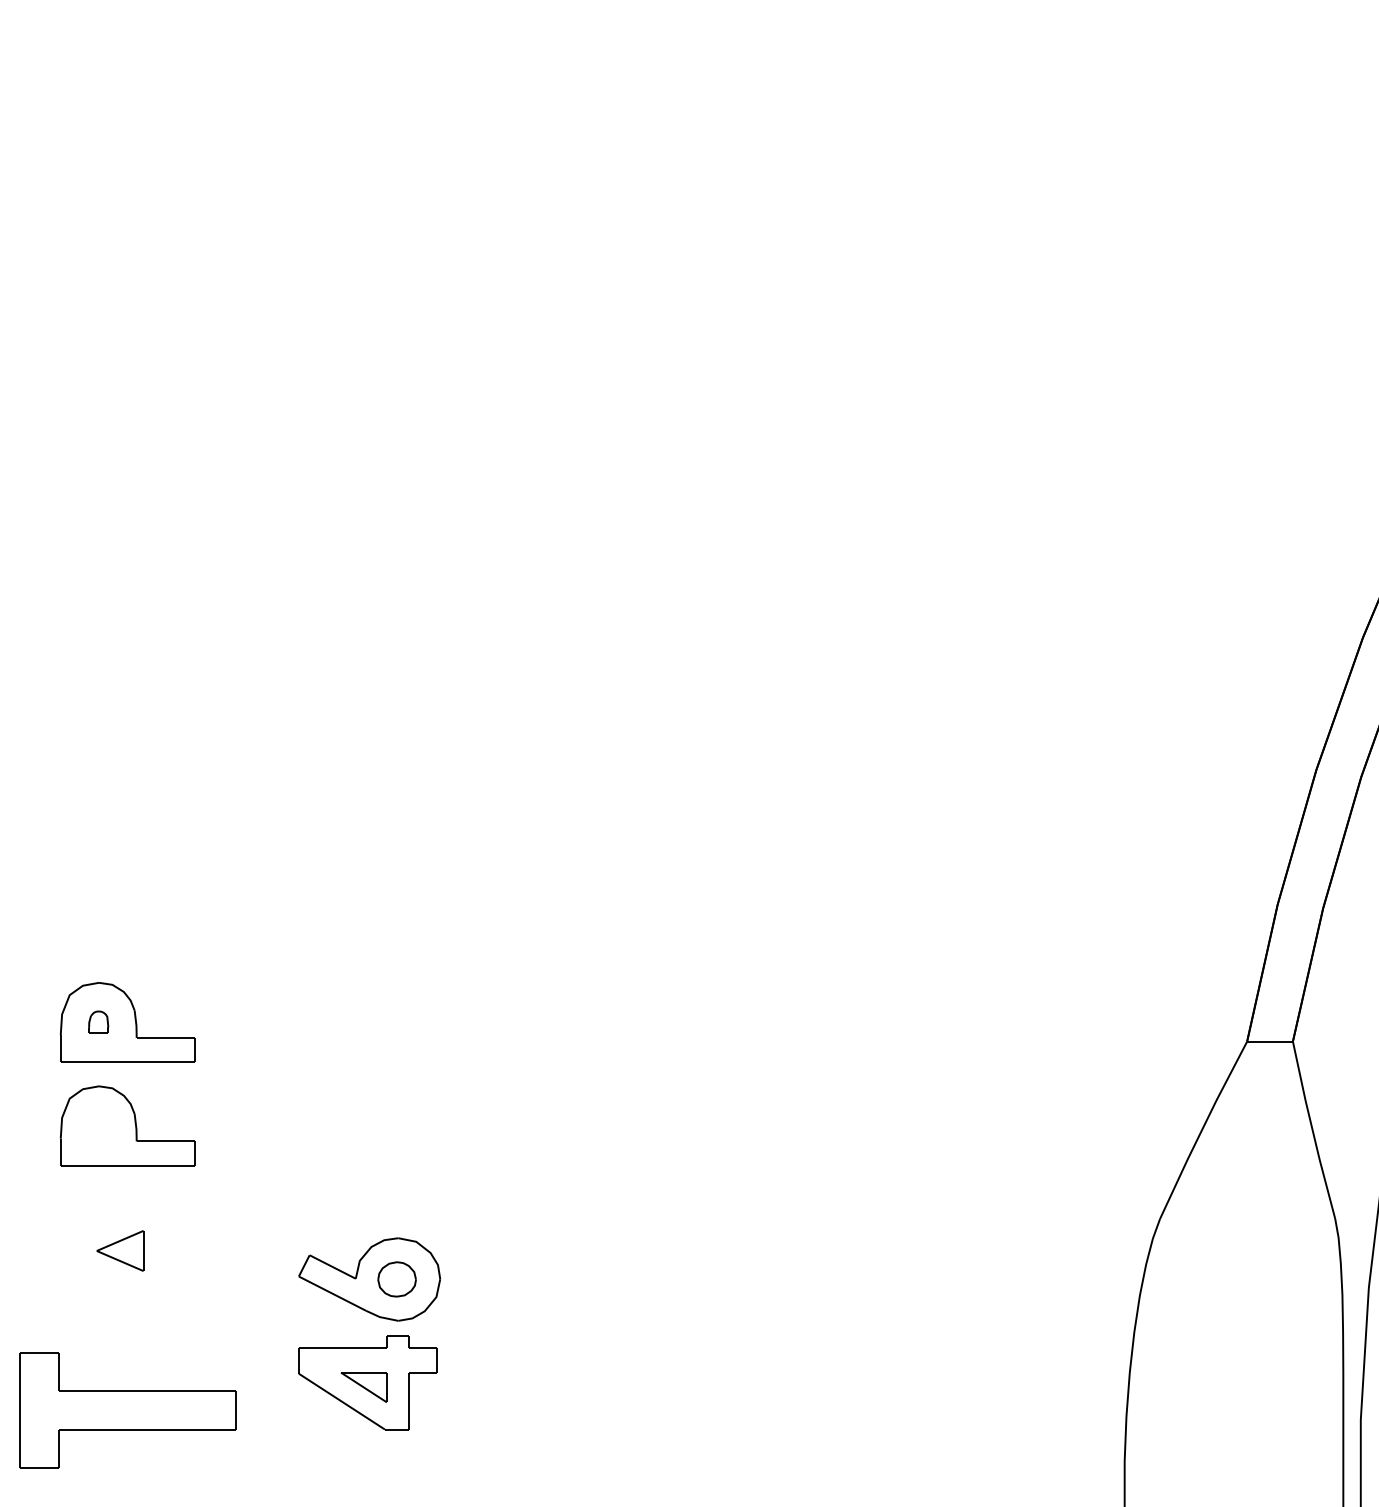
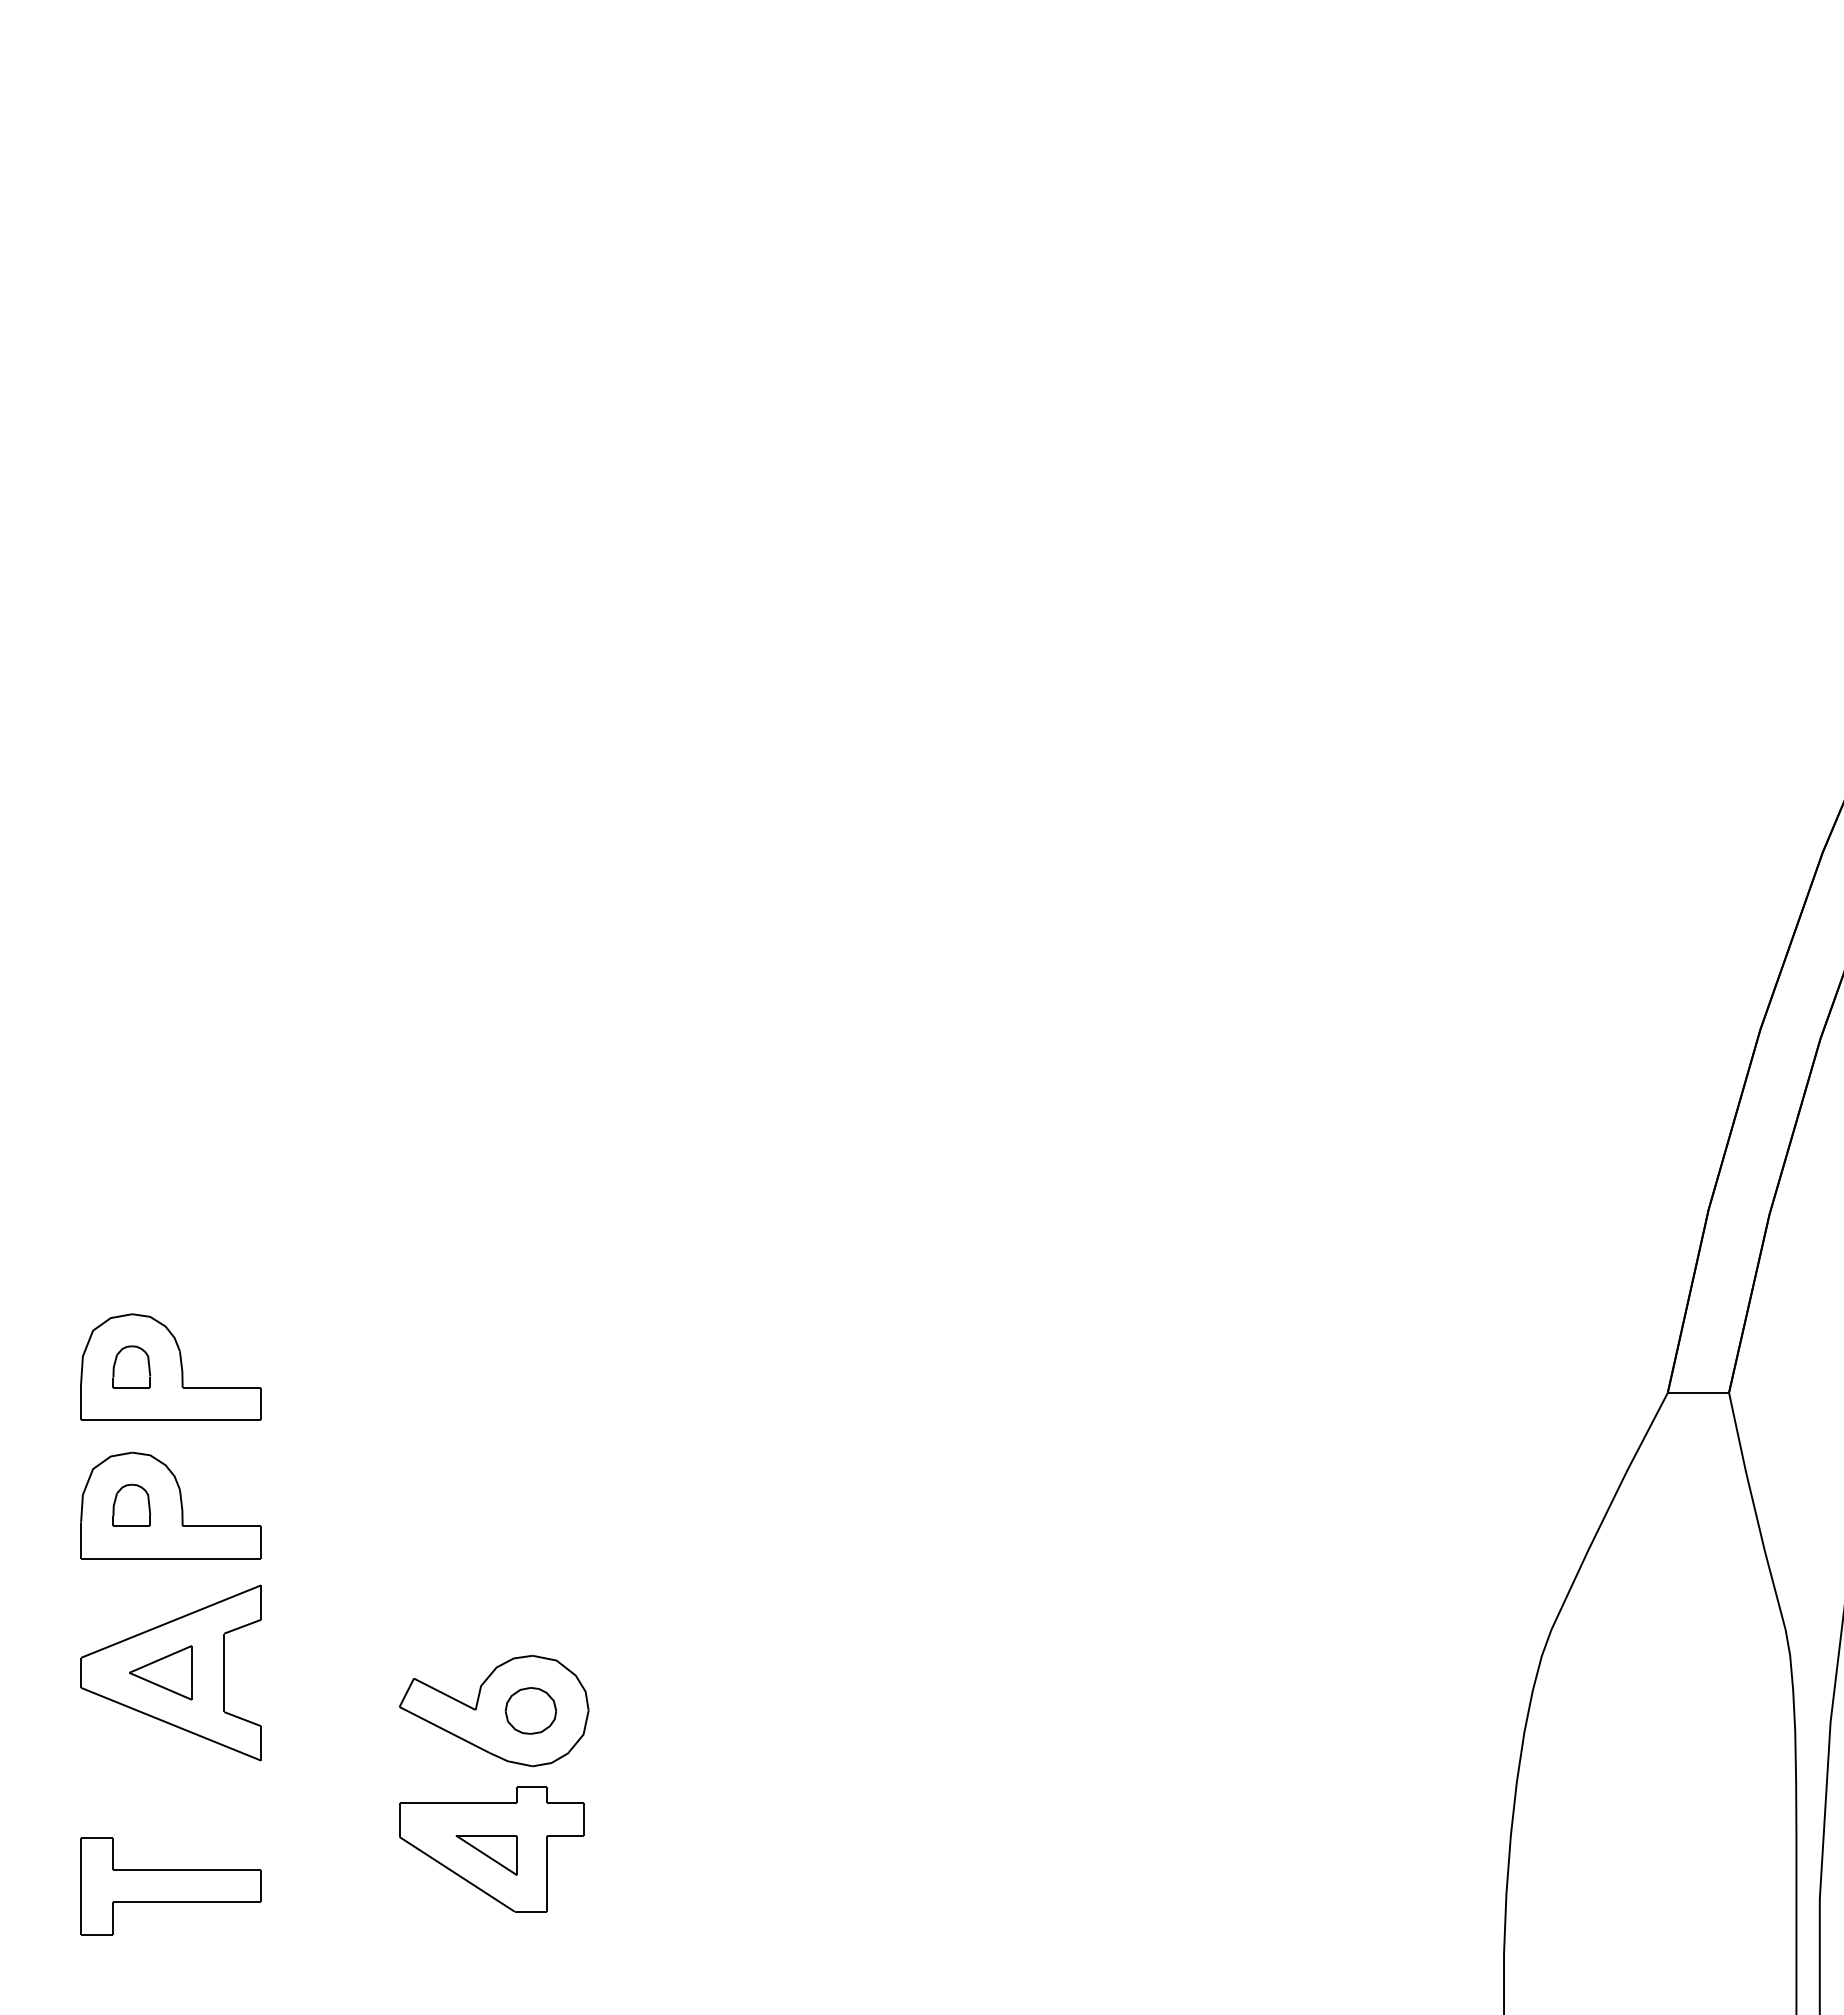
part: (98, 1021) -> (131, 1366), size x1.43
part: (98, 1125) -> (131, 1504), added
part: (127, 1250) -> (170, 1672), added
part: (127, 1410) -> (170, 1886), size x0.62

